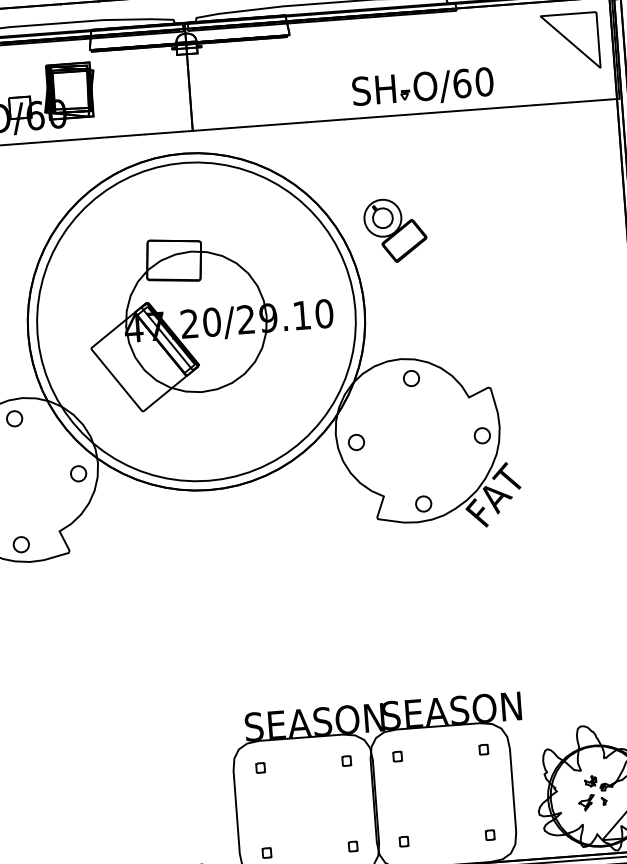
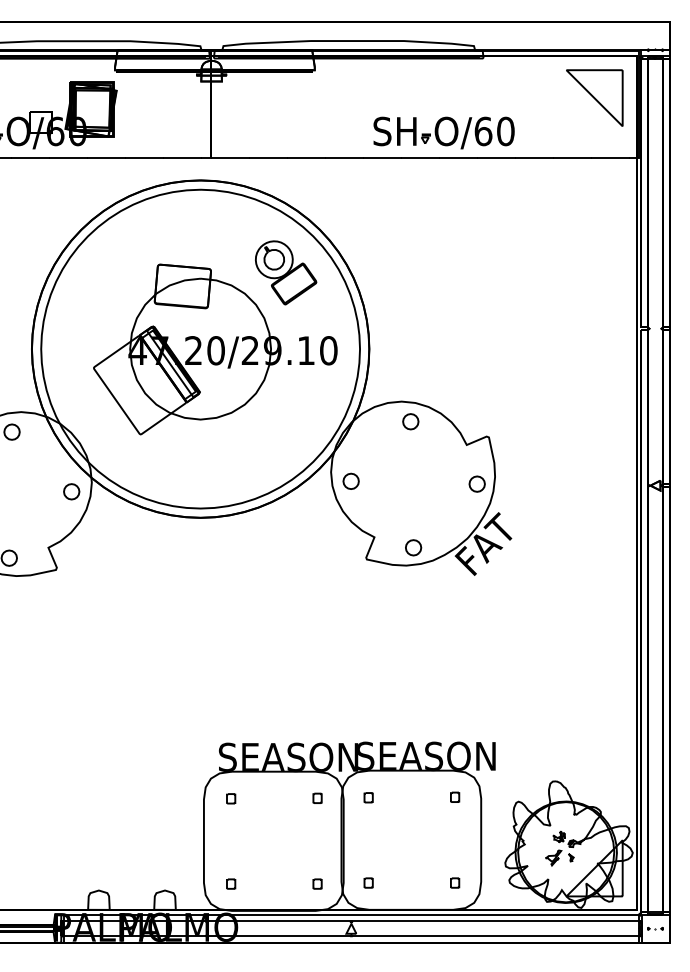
part: (396, 230) -> (286, 272), moved

